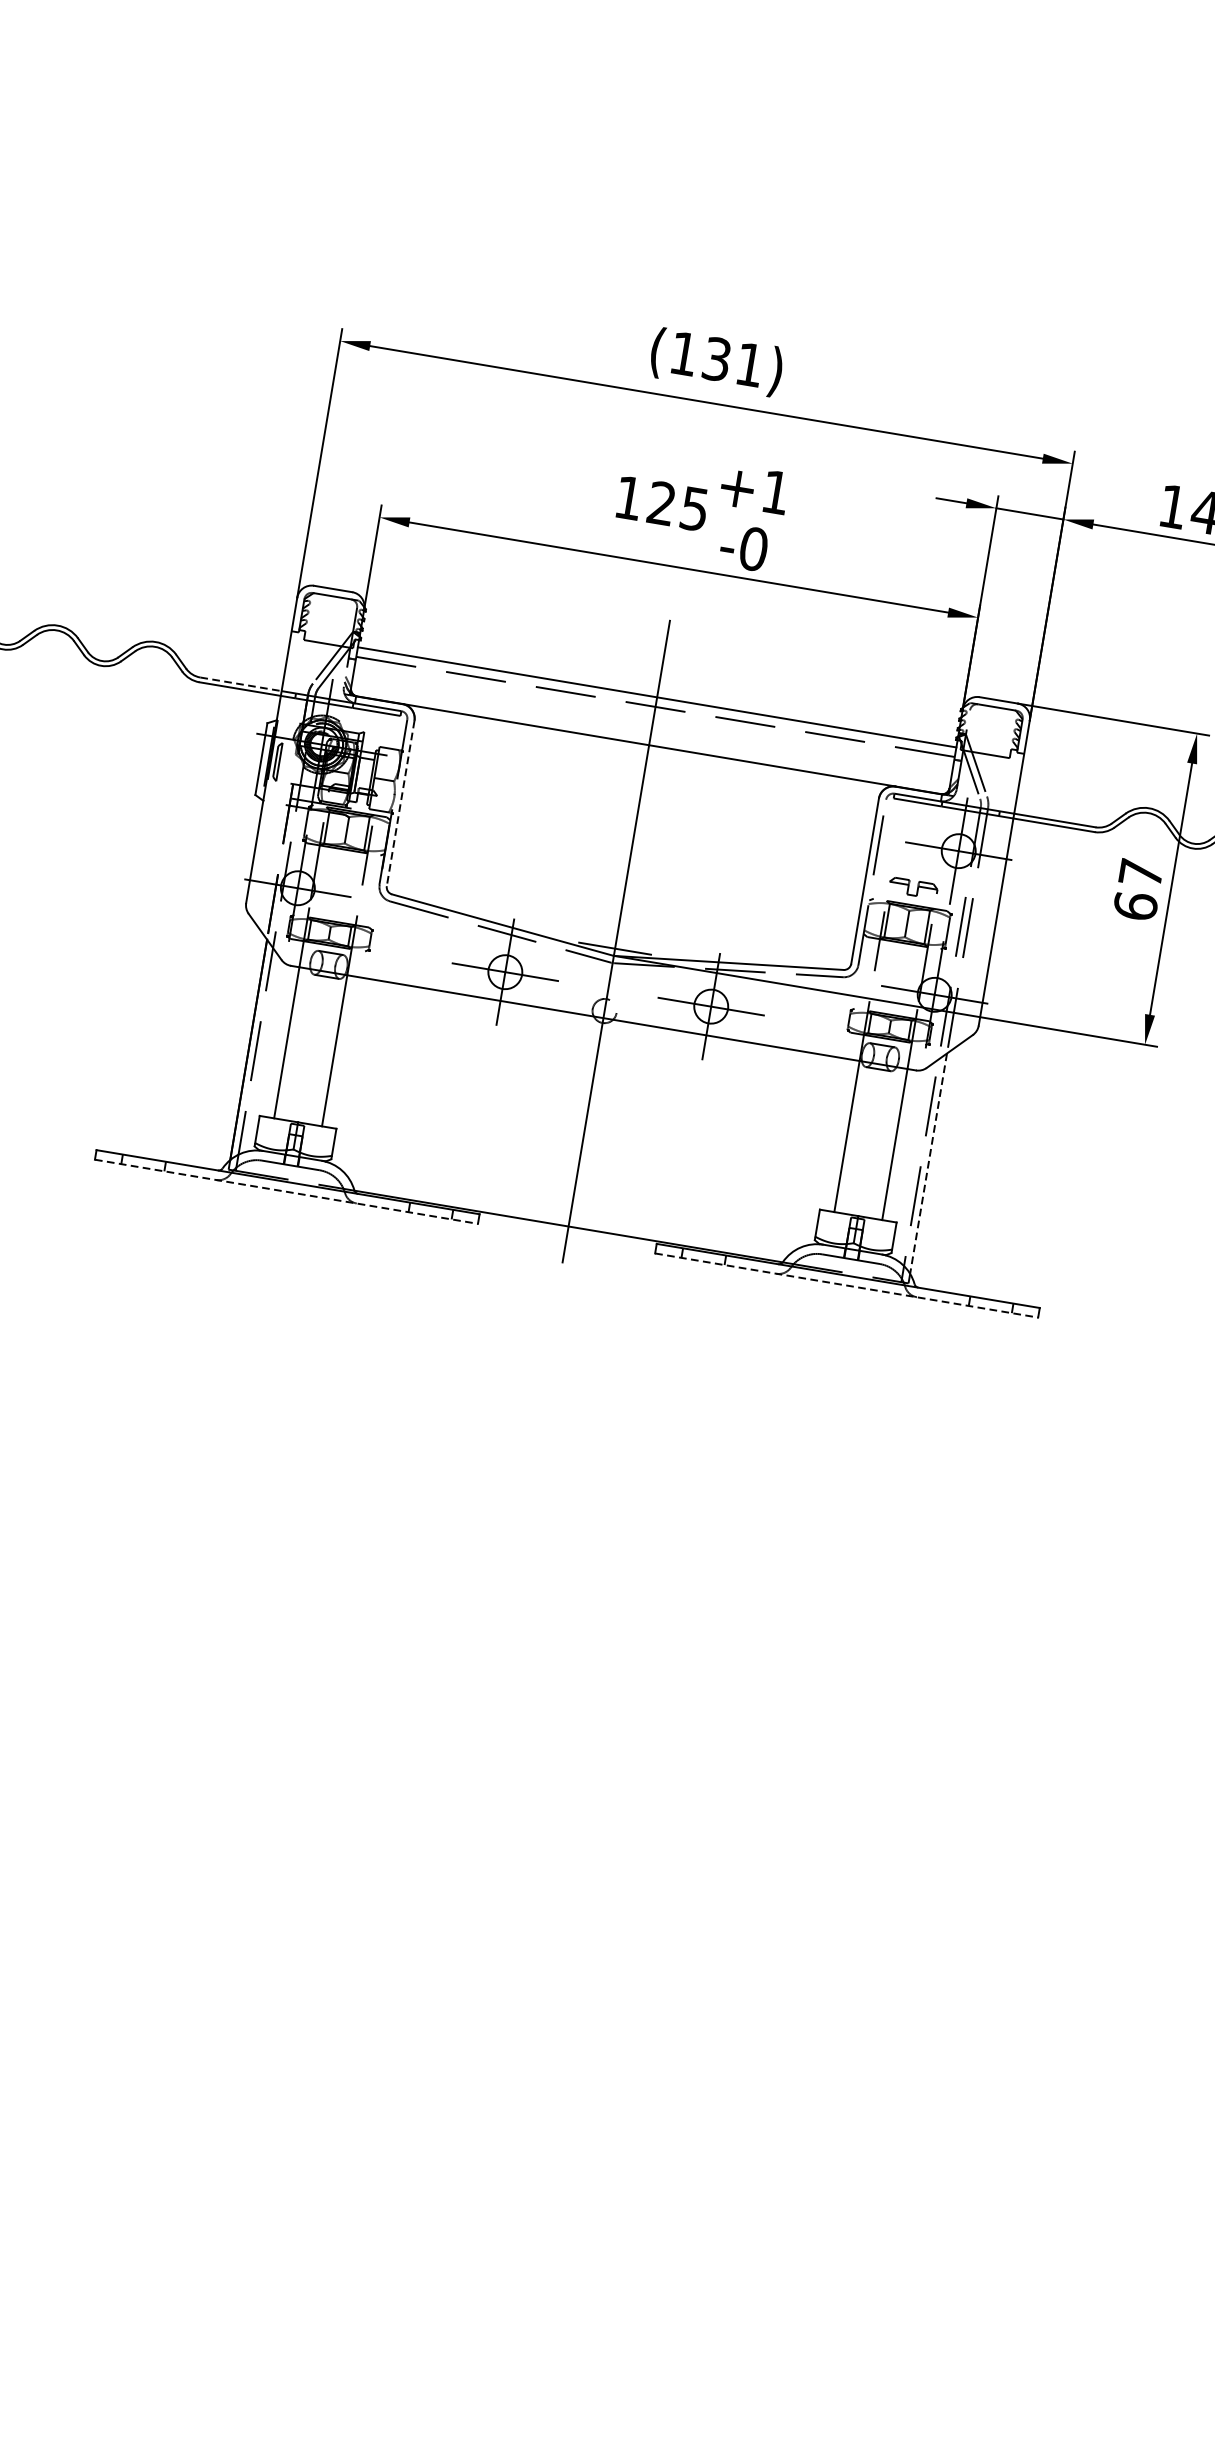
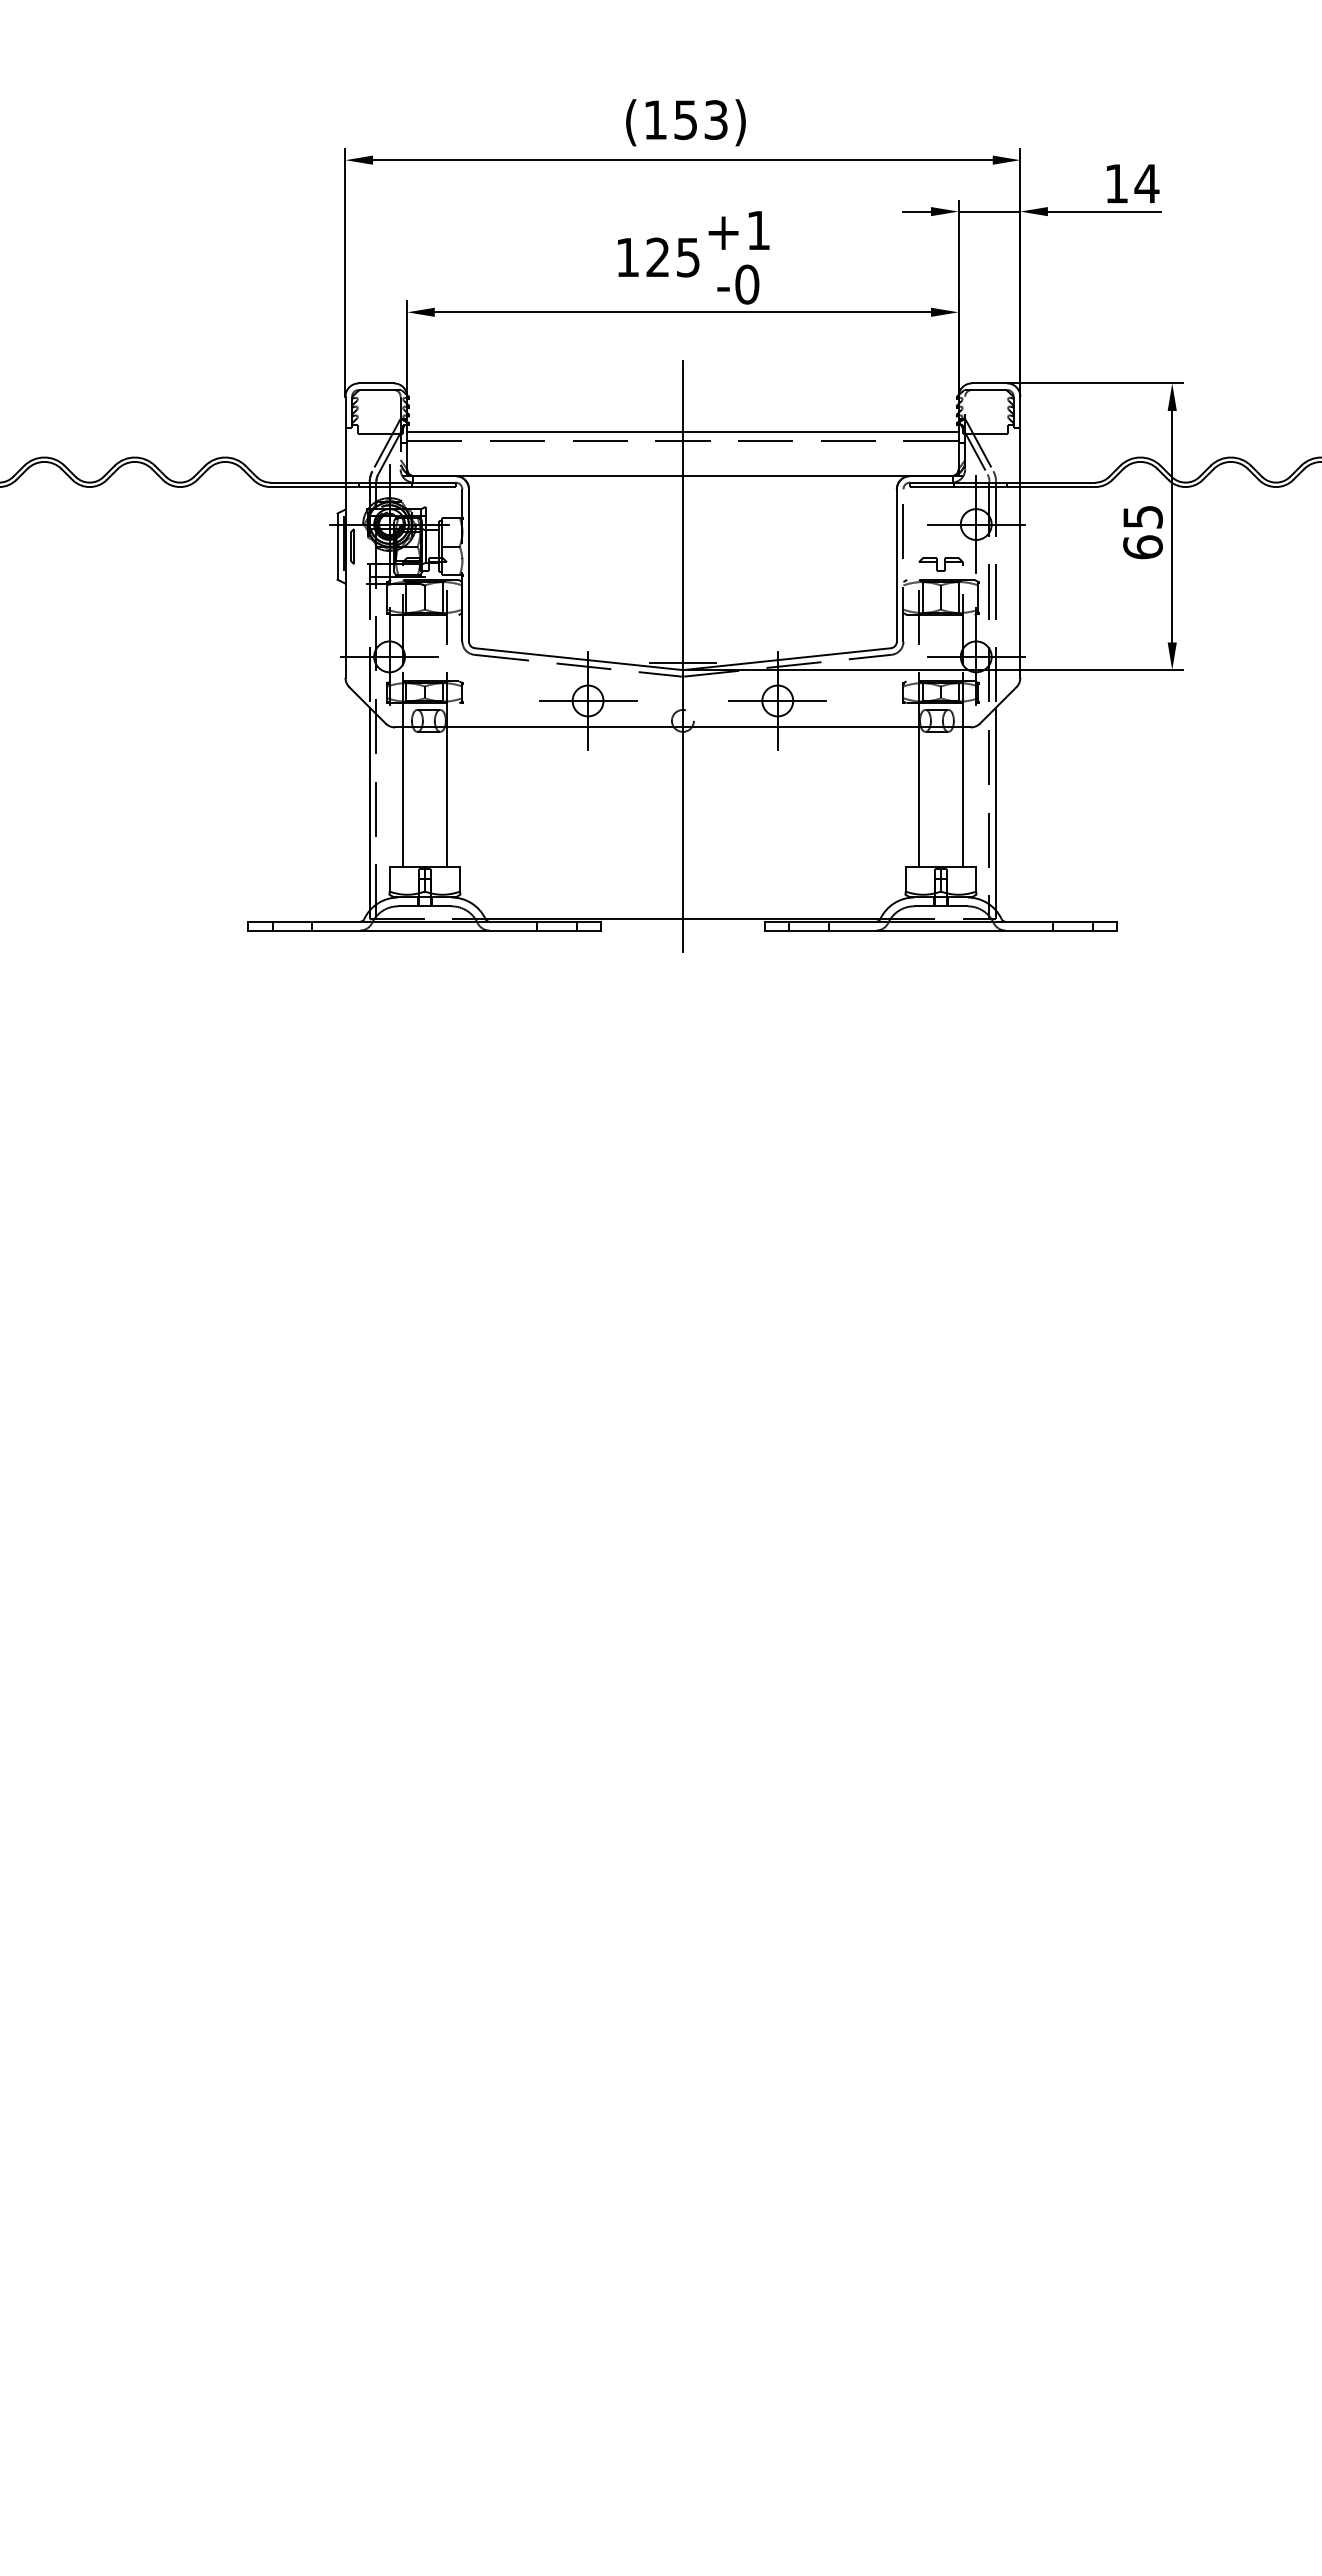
text: (732, 361) -> (700, 119), 131 -> 153
line: (241, 684) -> (308, 482), dashed -> solid
line: (401, 803) -> (469, 565), dashed -> solid
text: (1140, 873) -> (1142, 517), 67 -> 65
line: (928, 1164) -> (996, 809), dashed -> solid
line: (287, 1191) -> (425, 930), dashed -> solid
line: (847, 1285) -> (941, 930), dashed -> solid

